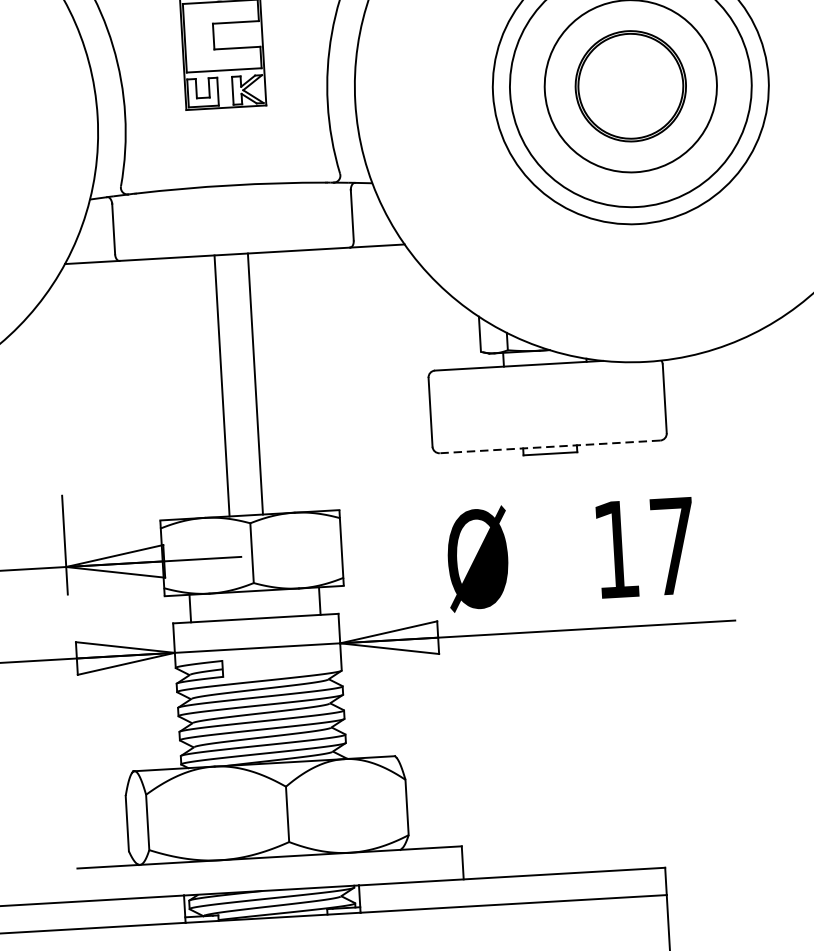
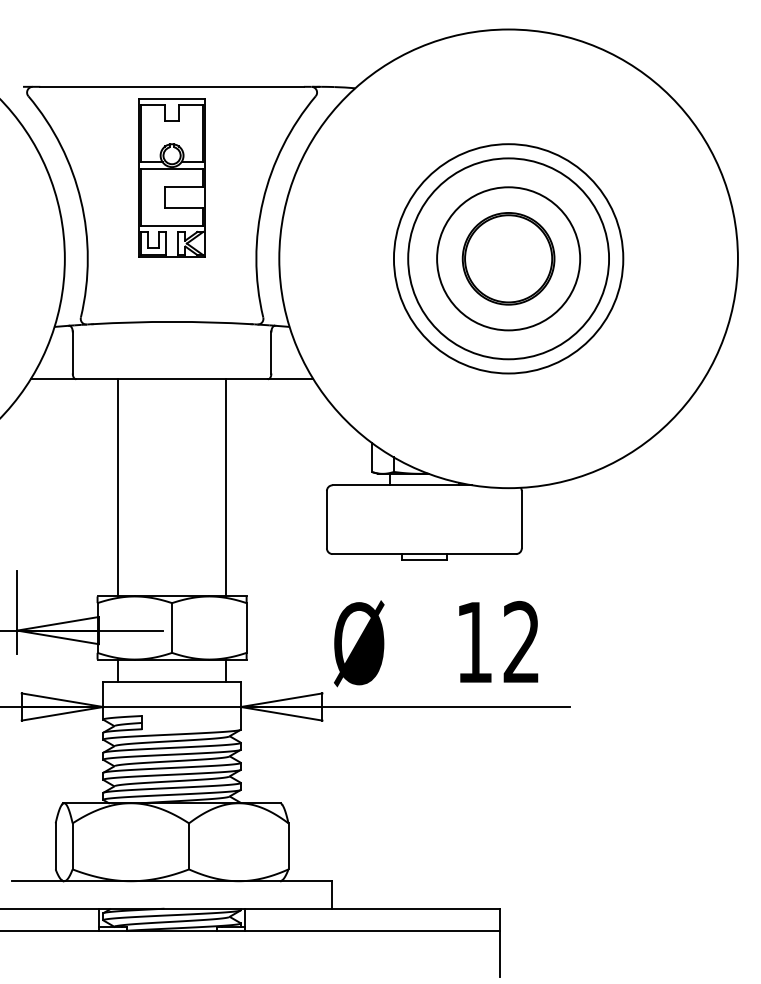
line: (254, 383) -> (225, 487), moved
line: (222, 385) -> (118, 487), moved
line: (550, 447) -> (424, 554), dashed -> solid
text: (672, 545) -> (521, 641), 17 -> 12

